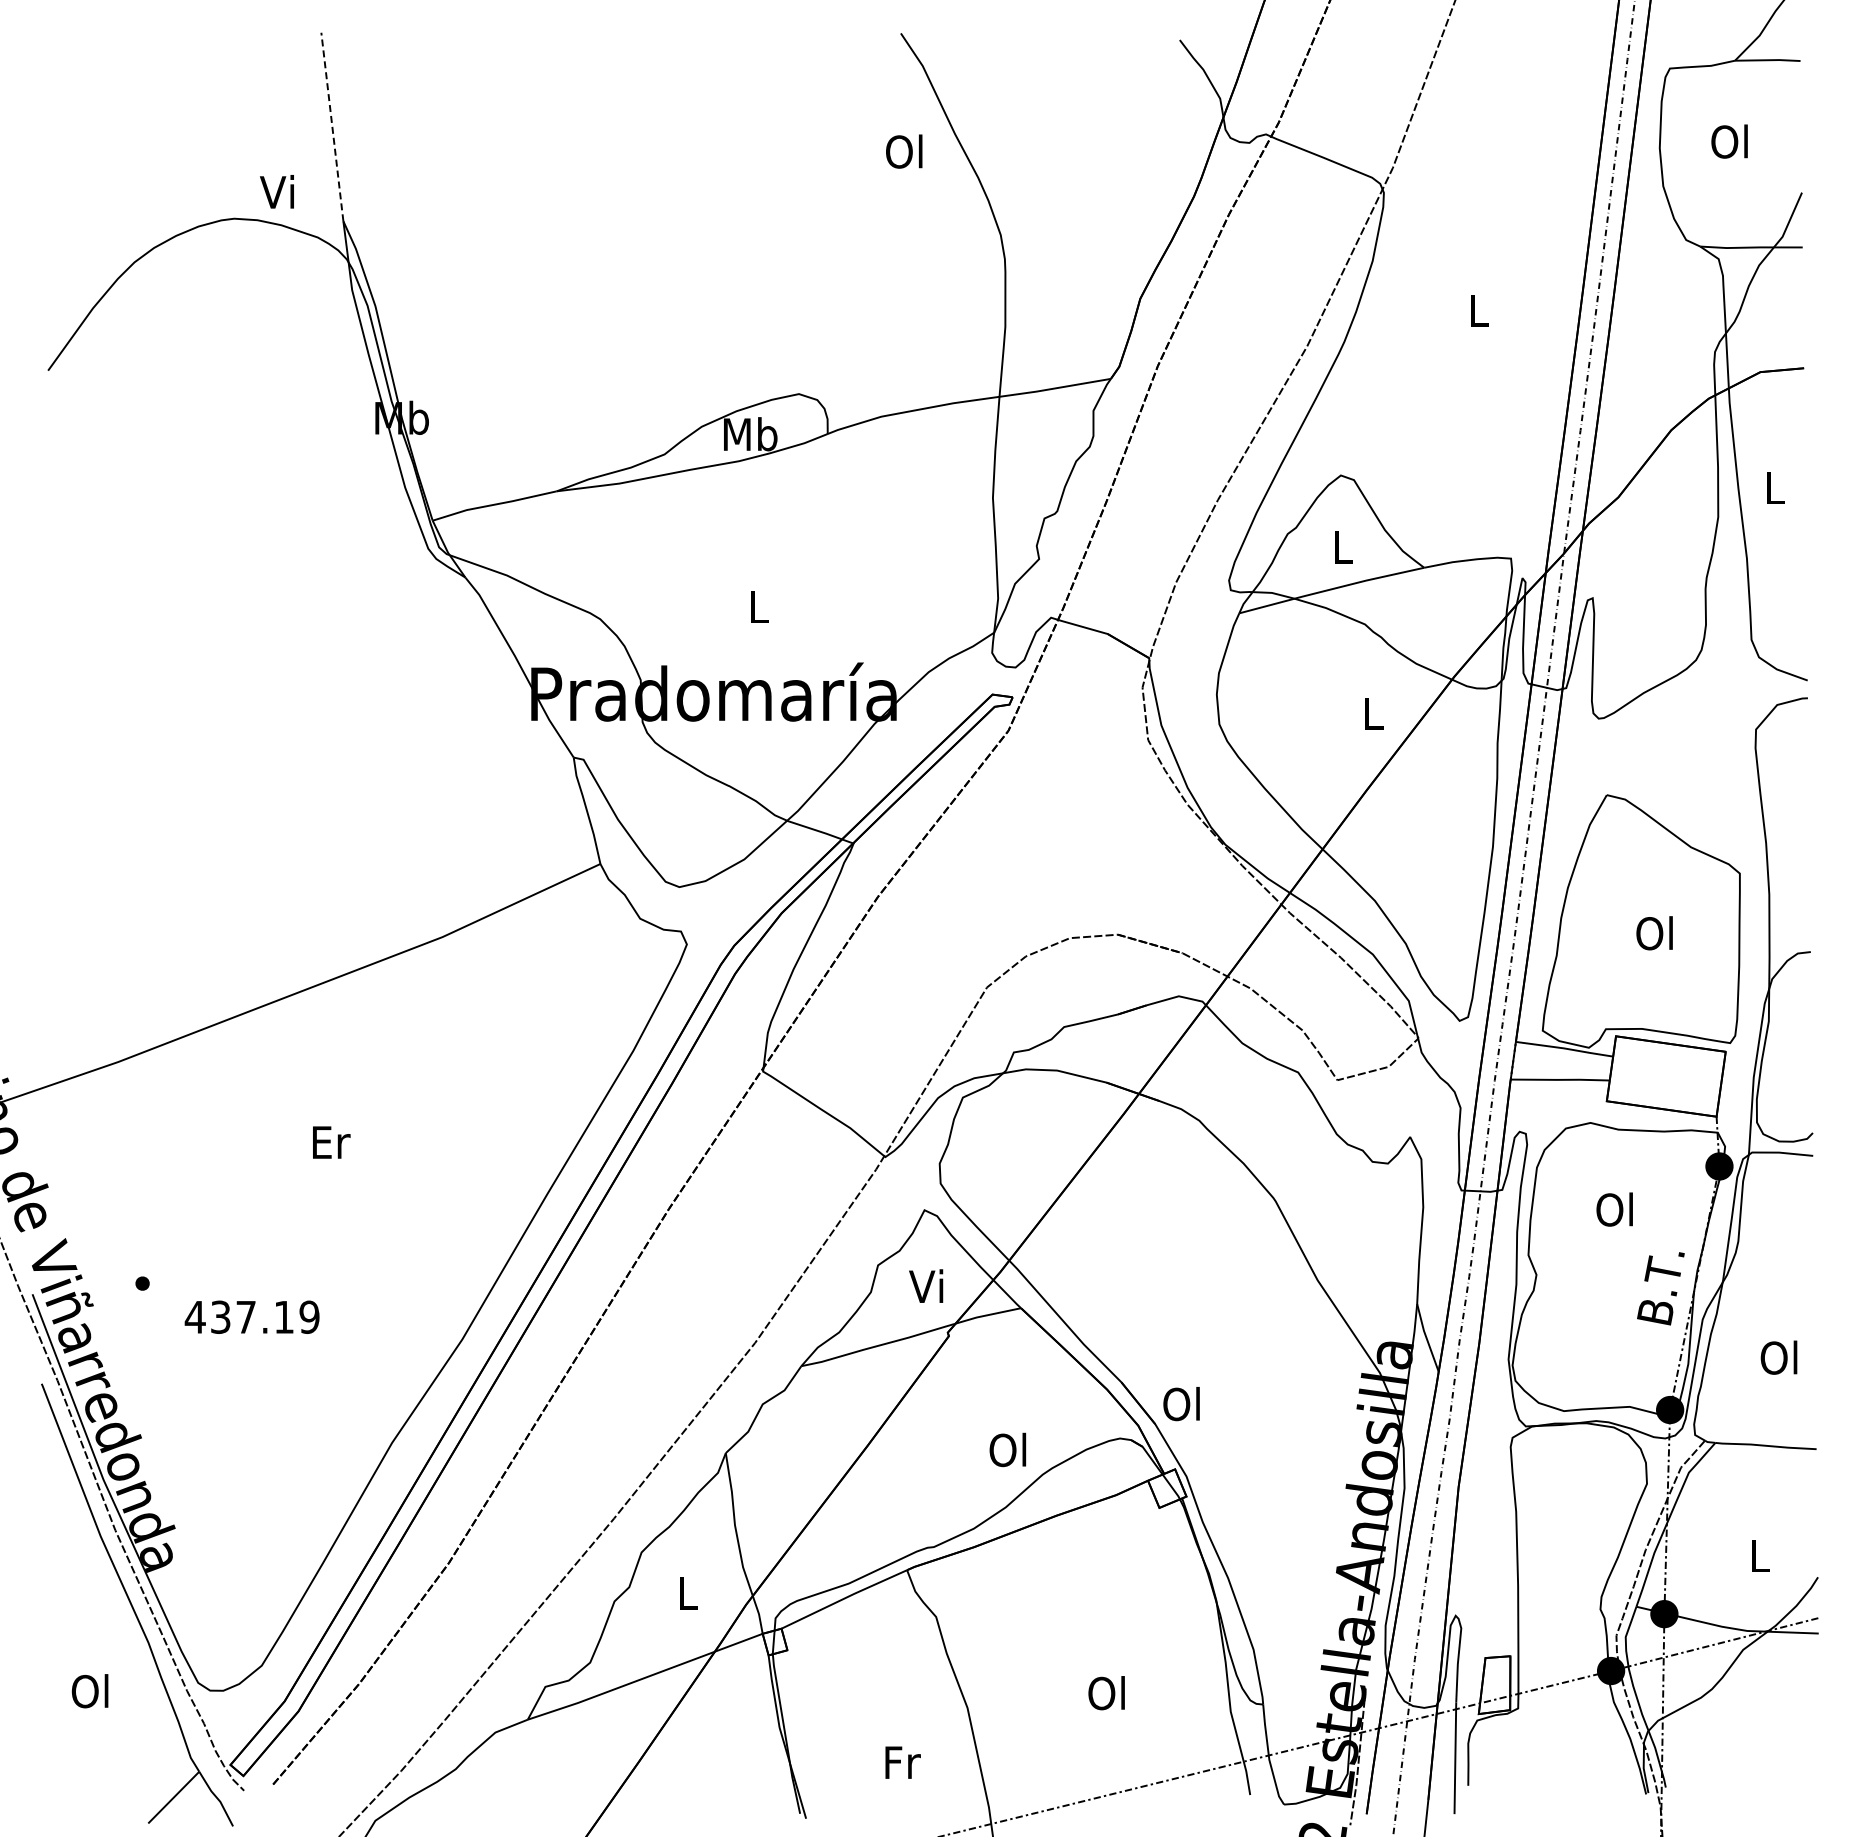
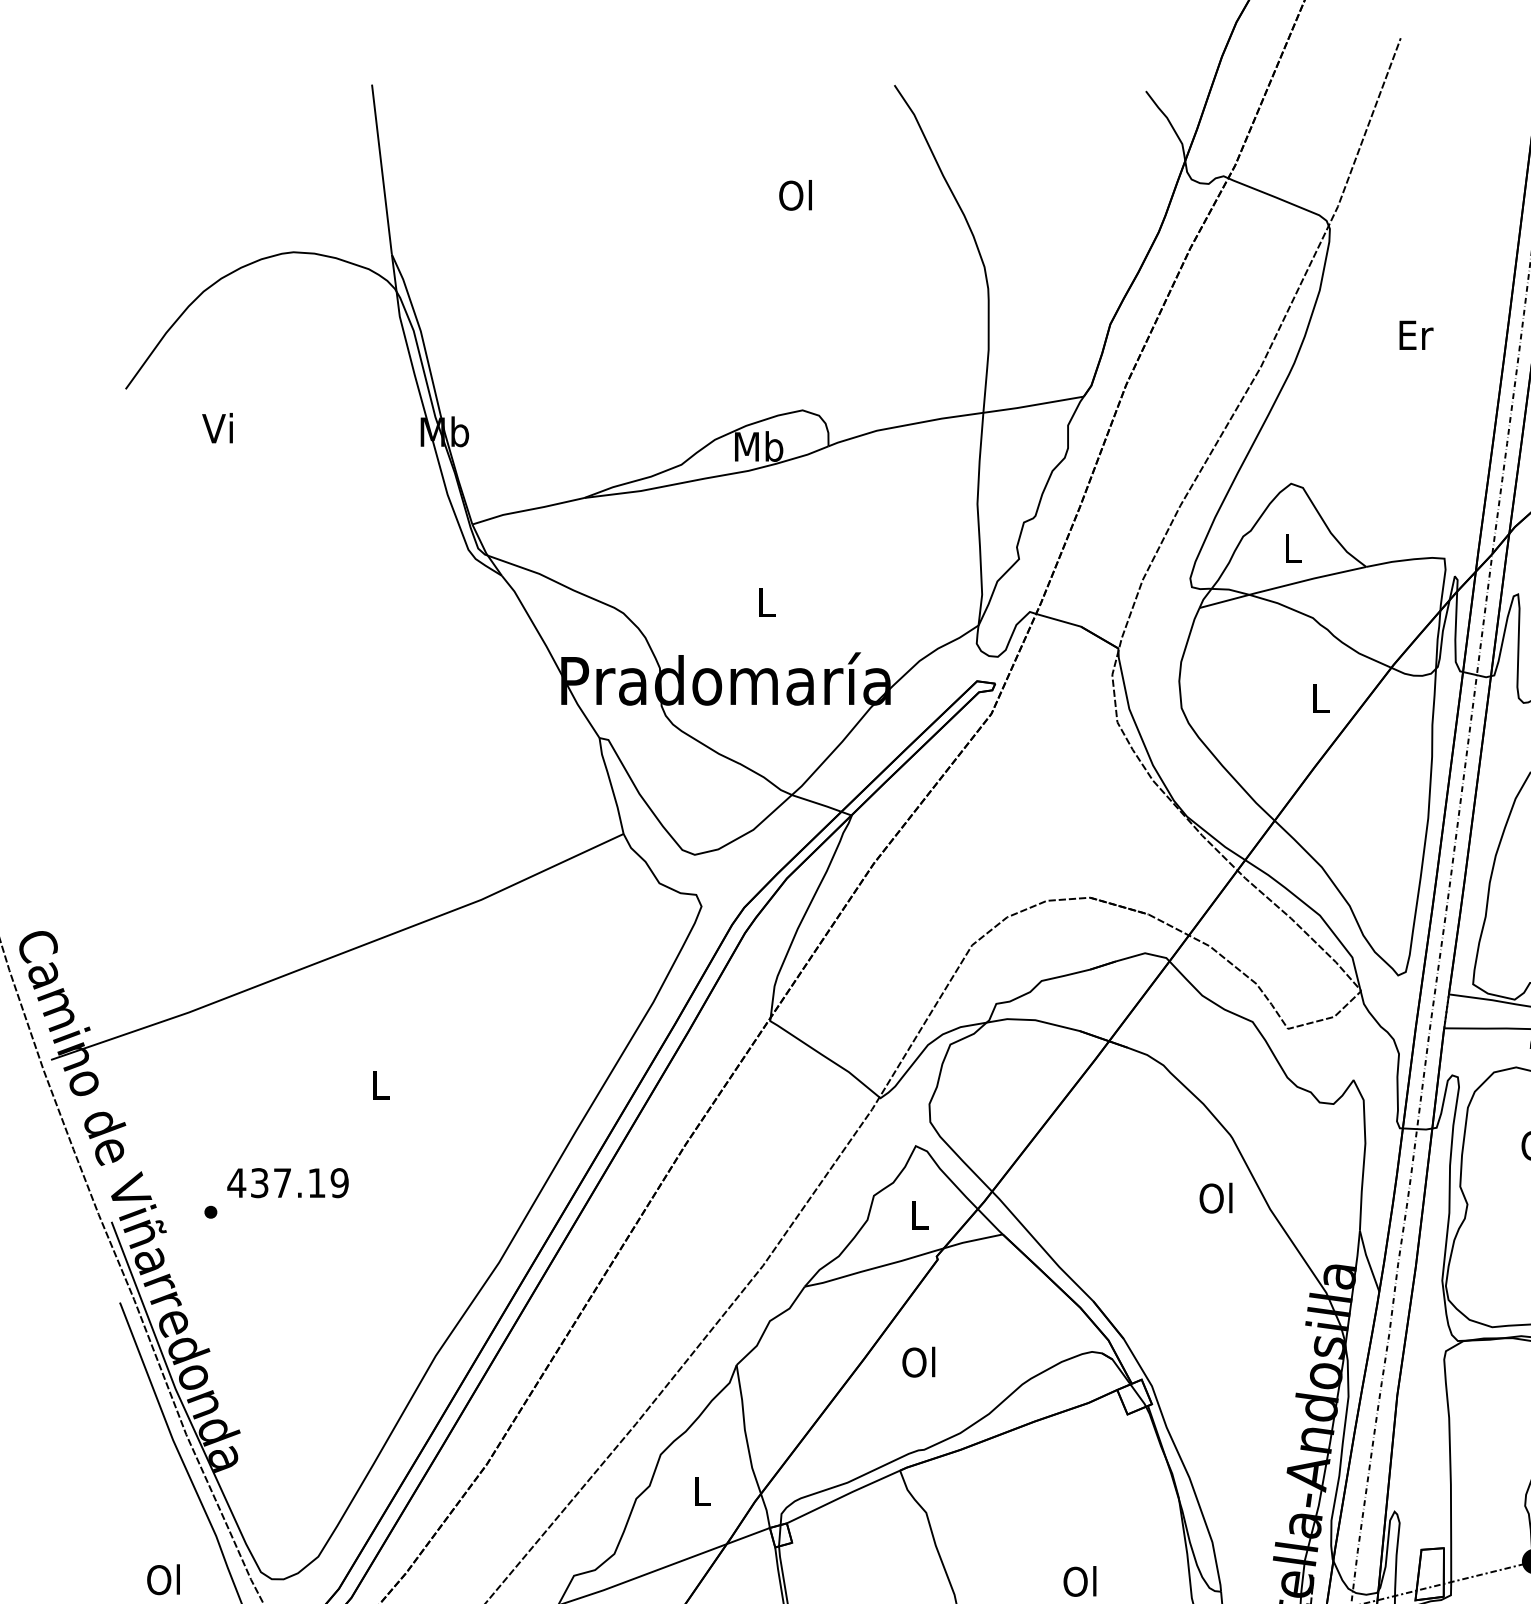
line: (332, 127) -> (382, 170), dashed -> solid
text: (904, 151) -> (795, 195), moved
text: (276, 191) -> (217, 427), moved
text: (1479, 310) -> (1416, 335), L -> Er
text: (331, 1142) -> (381, 1085), Er -> L
text: (926, 1285) -> (917, 1213), Vi -> L
text: (251, 1316) -> (287, 1182), moved
text: (1181, 1404) -> (1215, 1198), moved
text: (1007, 1449) -> (918, 1361), moved

